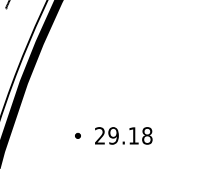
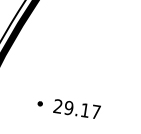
text: (147, 135) -> (96, 111), 29.18 -> 29.17

